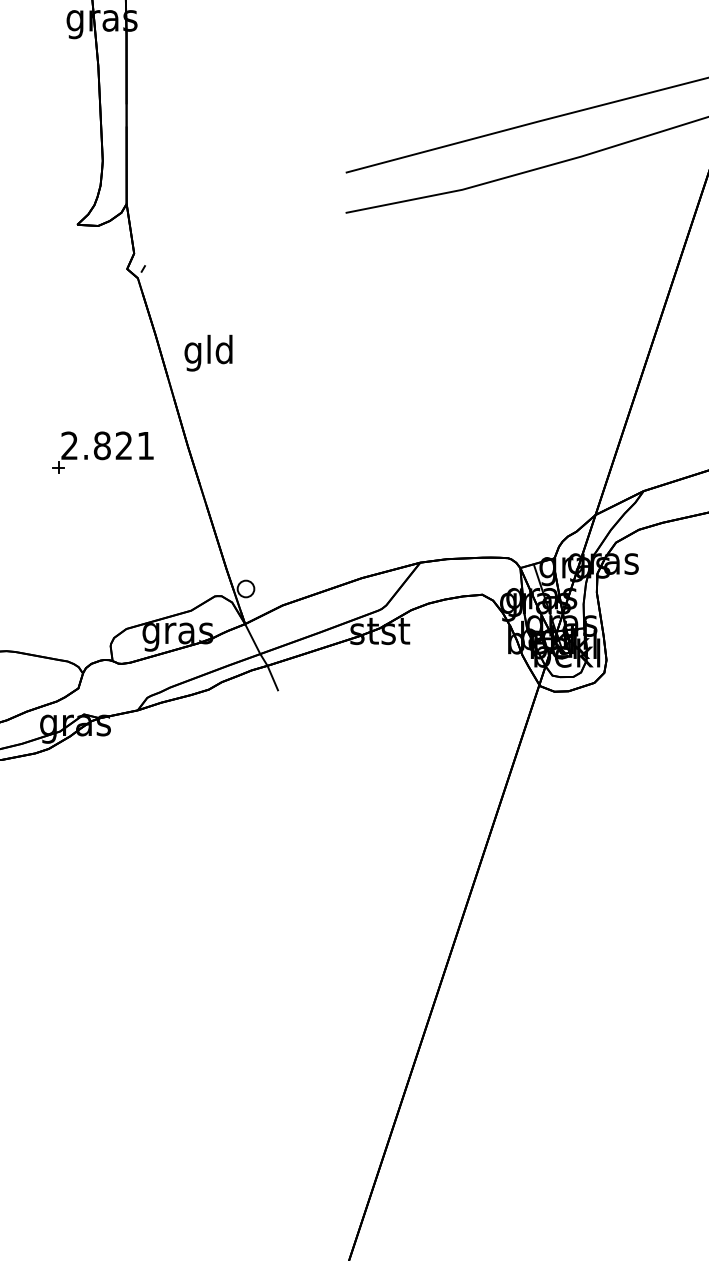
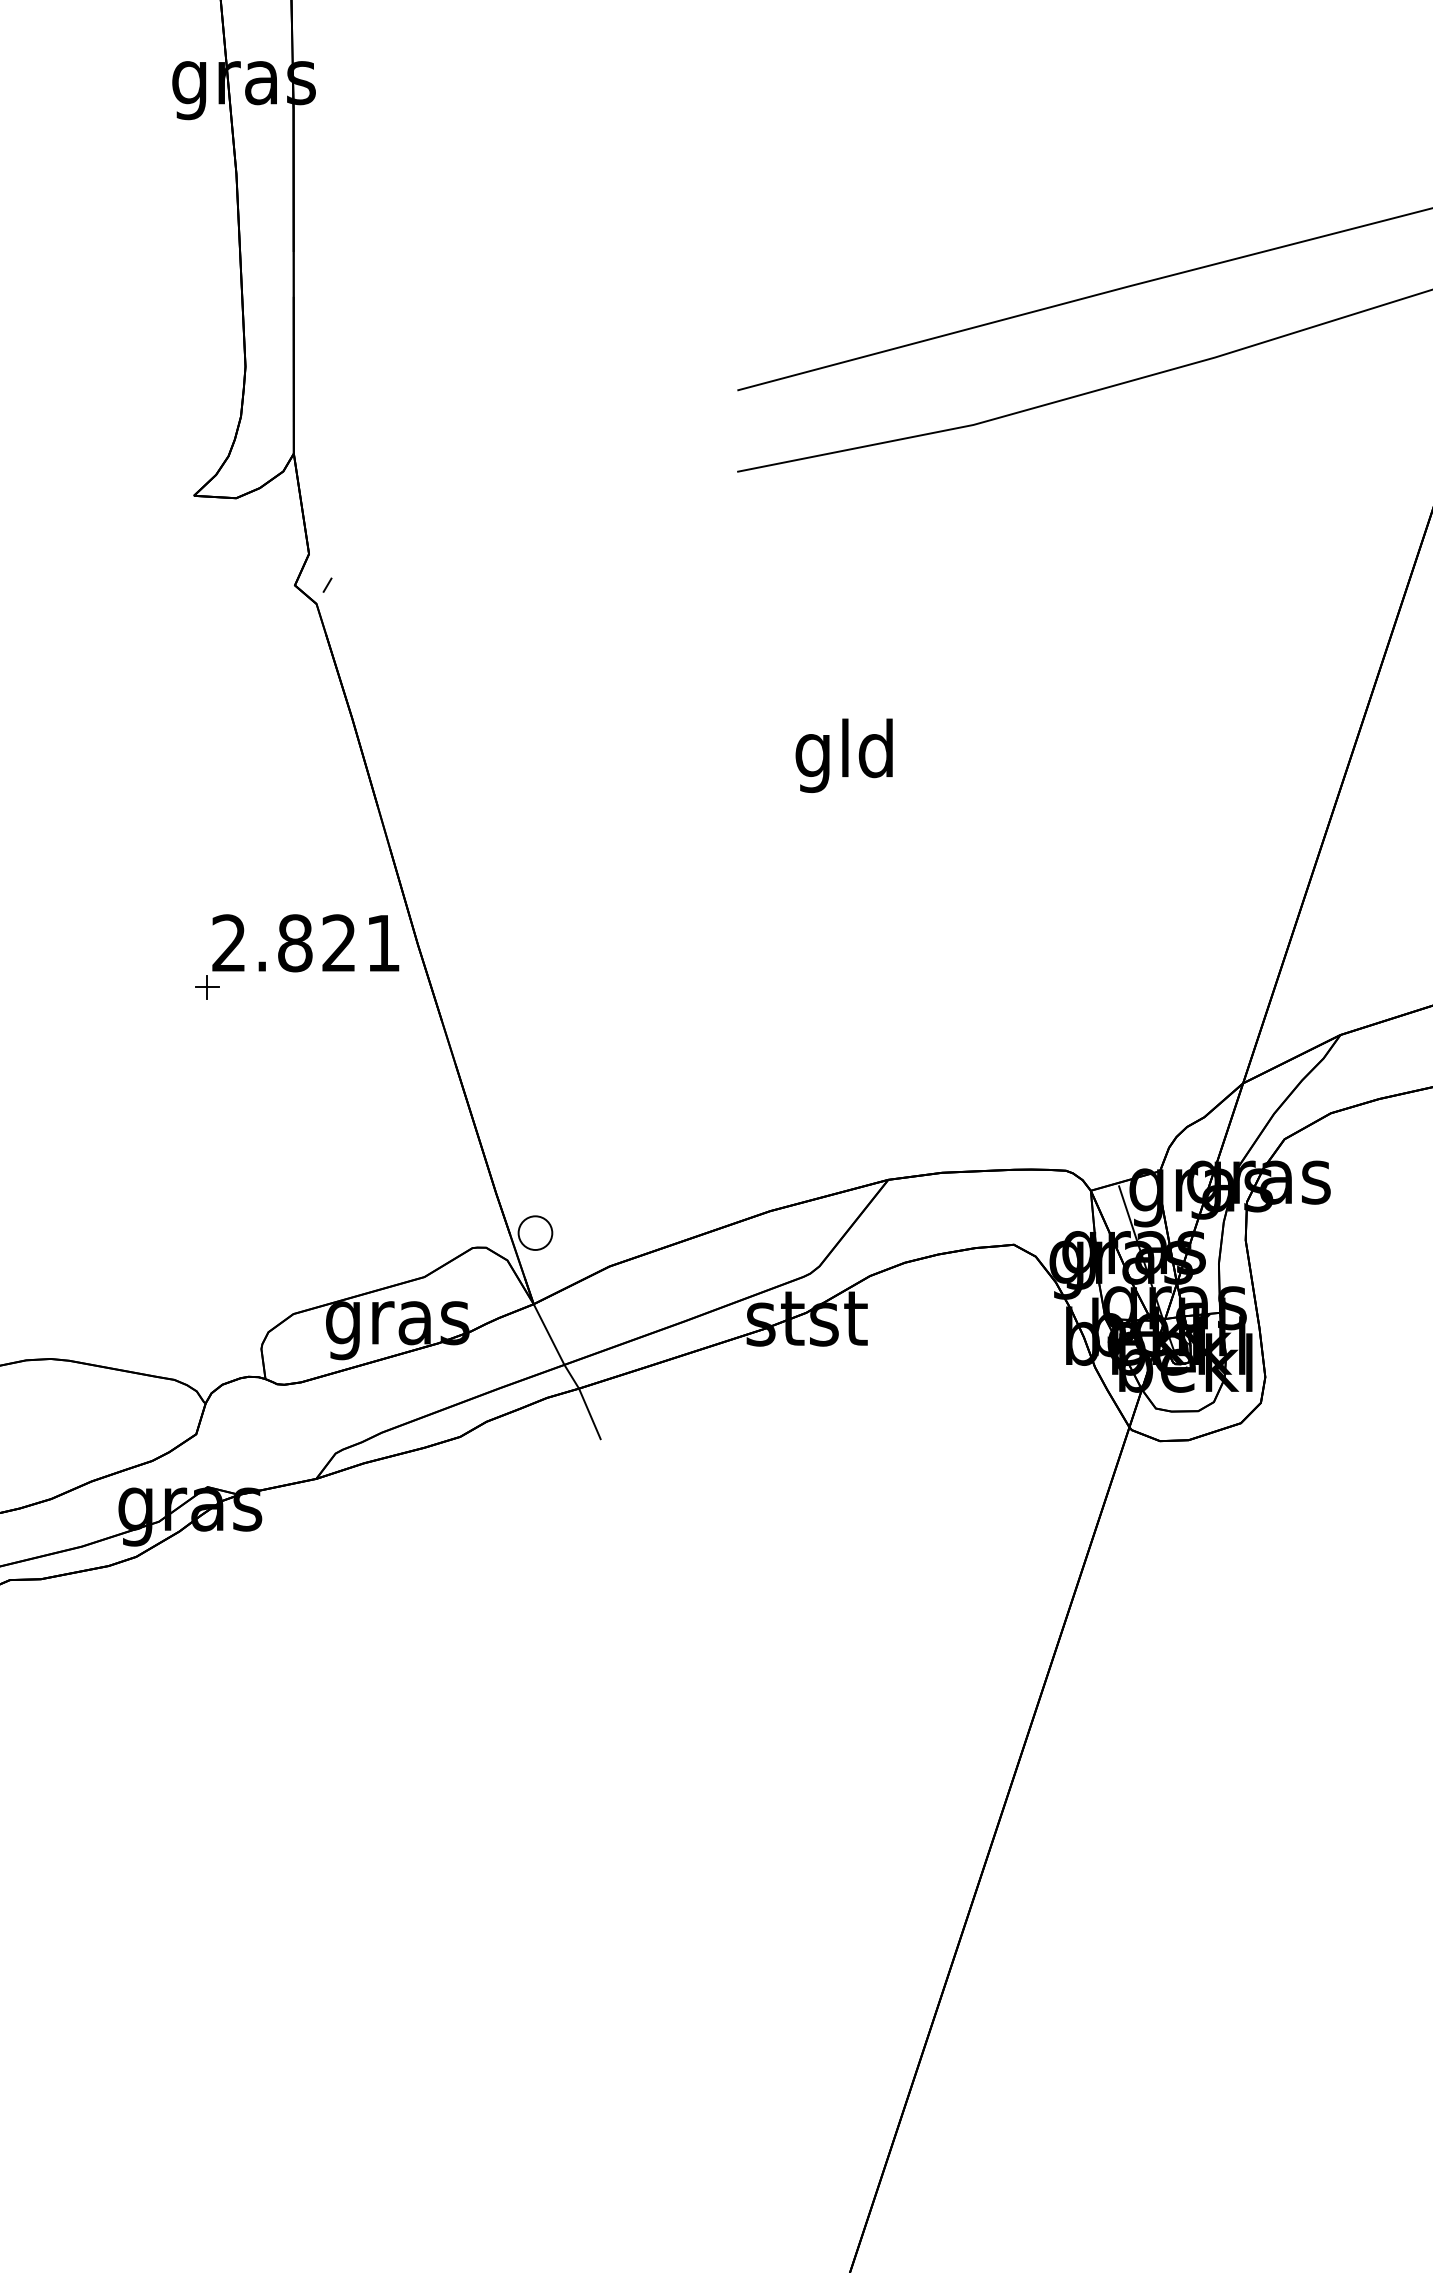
text: (208, 352) -> (844, 754), moved
part: (102, 452) -> (295, 956), moved

